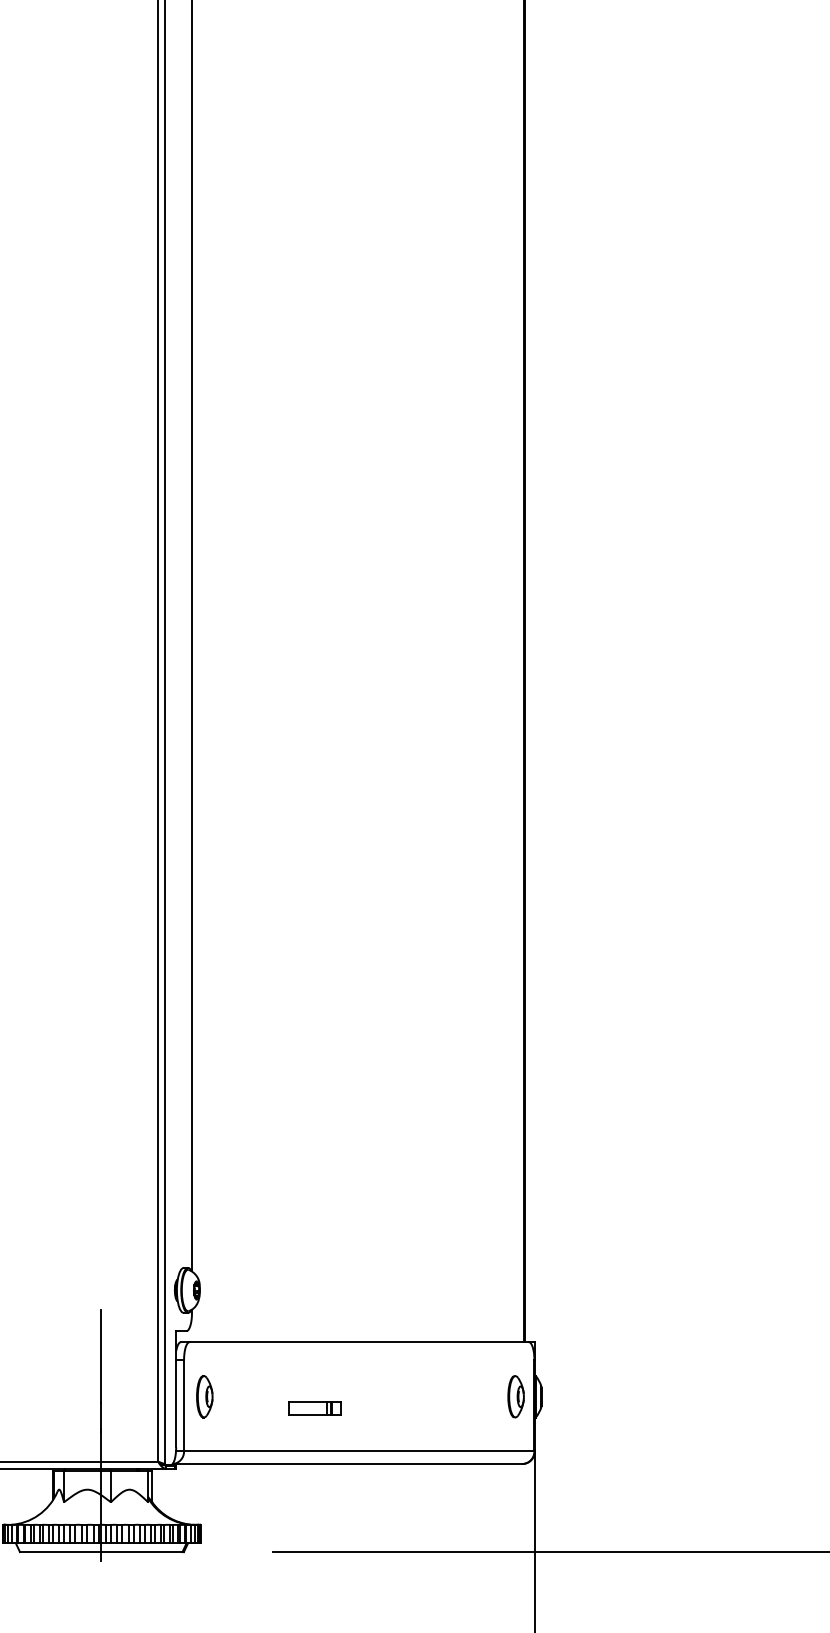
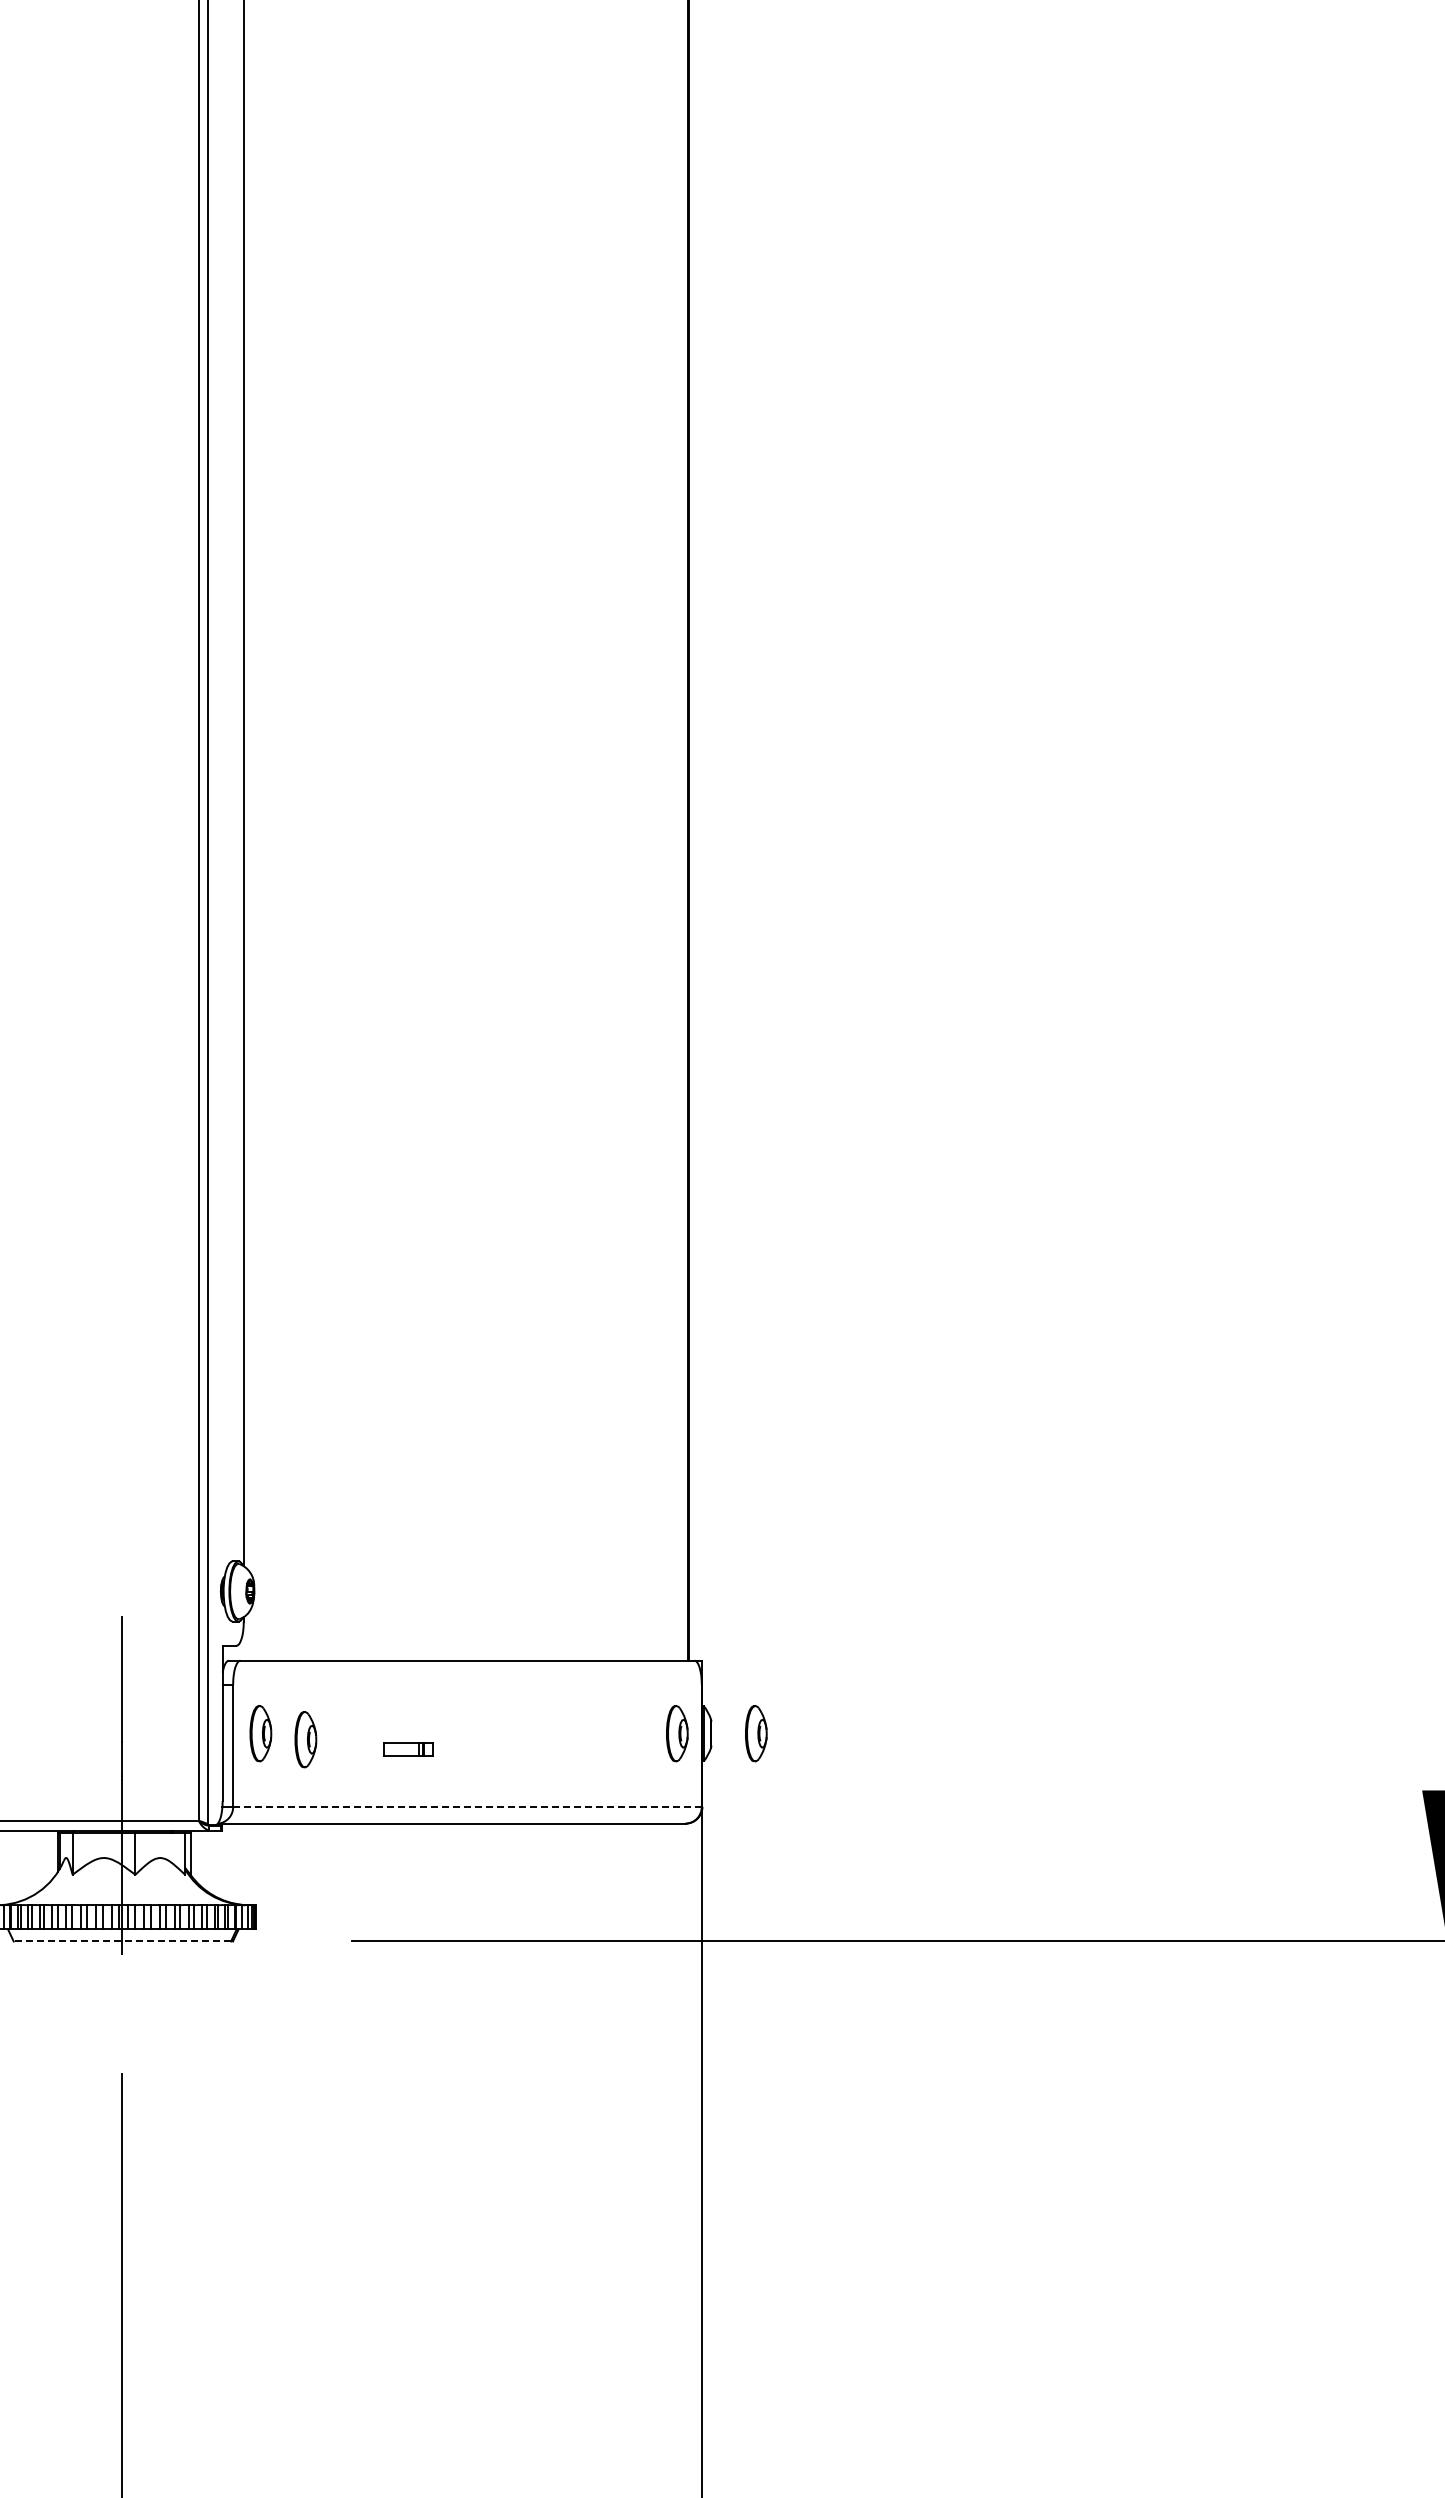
part: (575, 1396) -> (756, 1733), added
part: (238, 1401) -> (305, 1739), added
part: (314, 1407) -> (407, 1748), size x0.7
line: (358, 1451) -> (466, 1806), solid -> dashed
line: (101, 1552) -> (122, 1941), solid -> dashed

